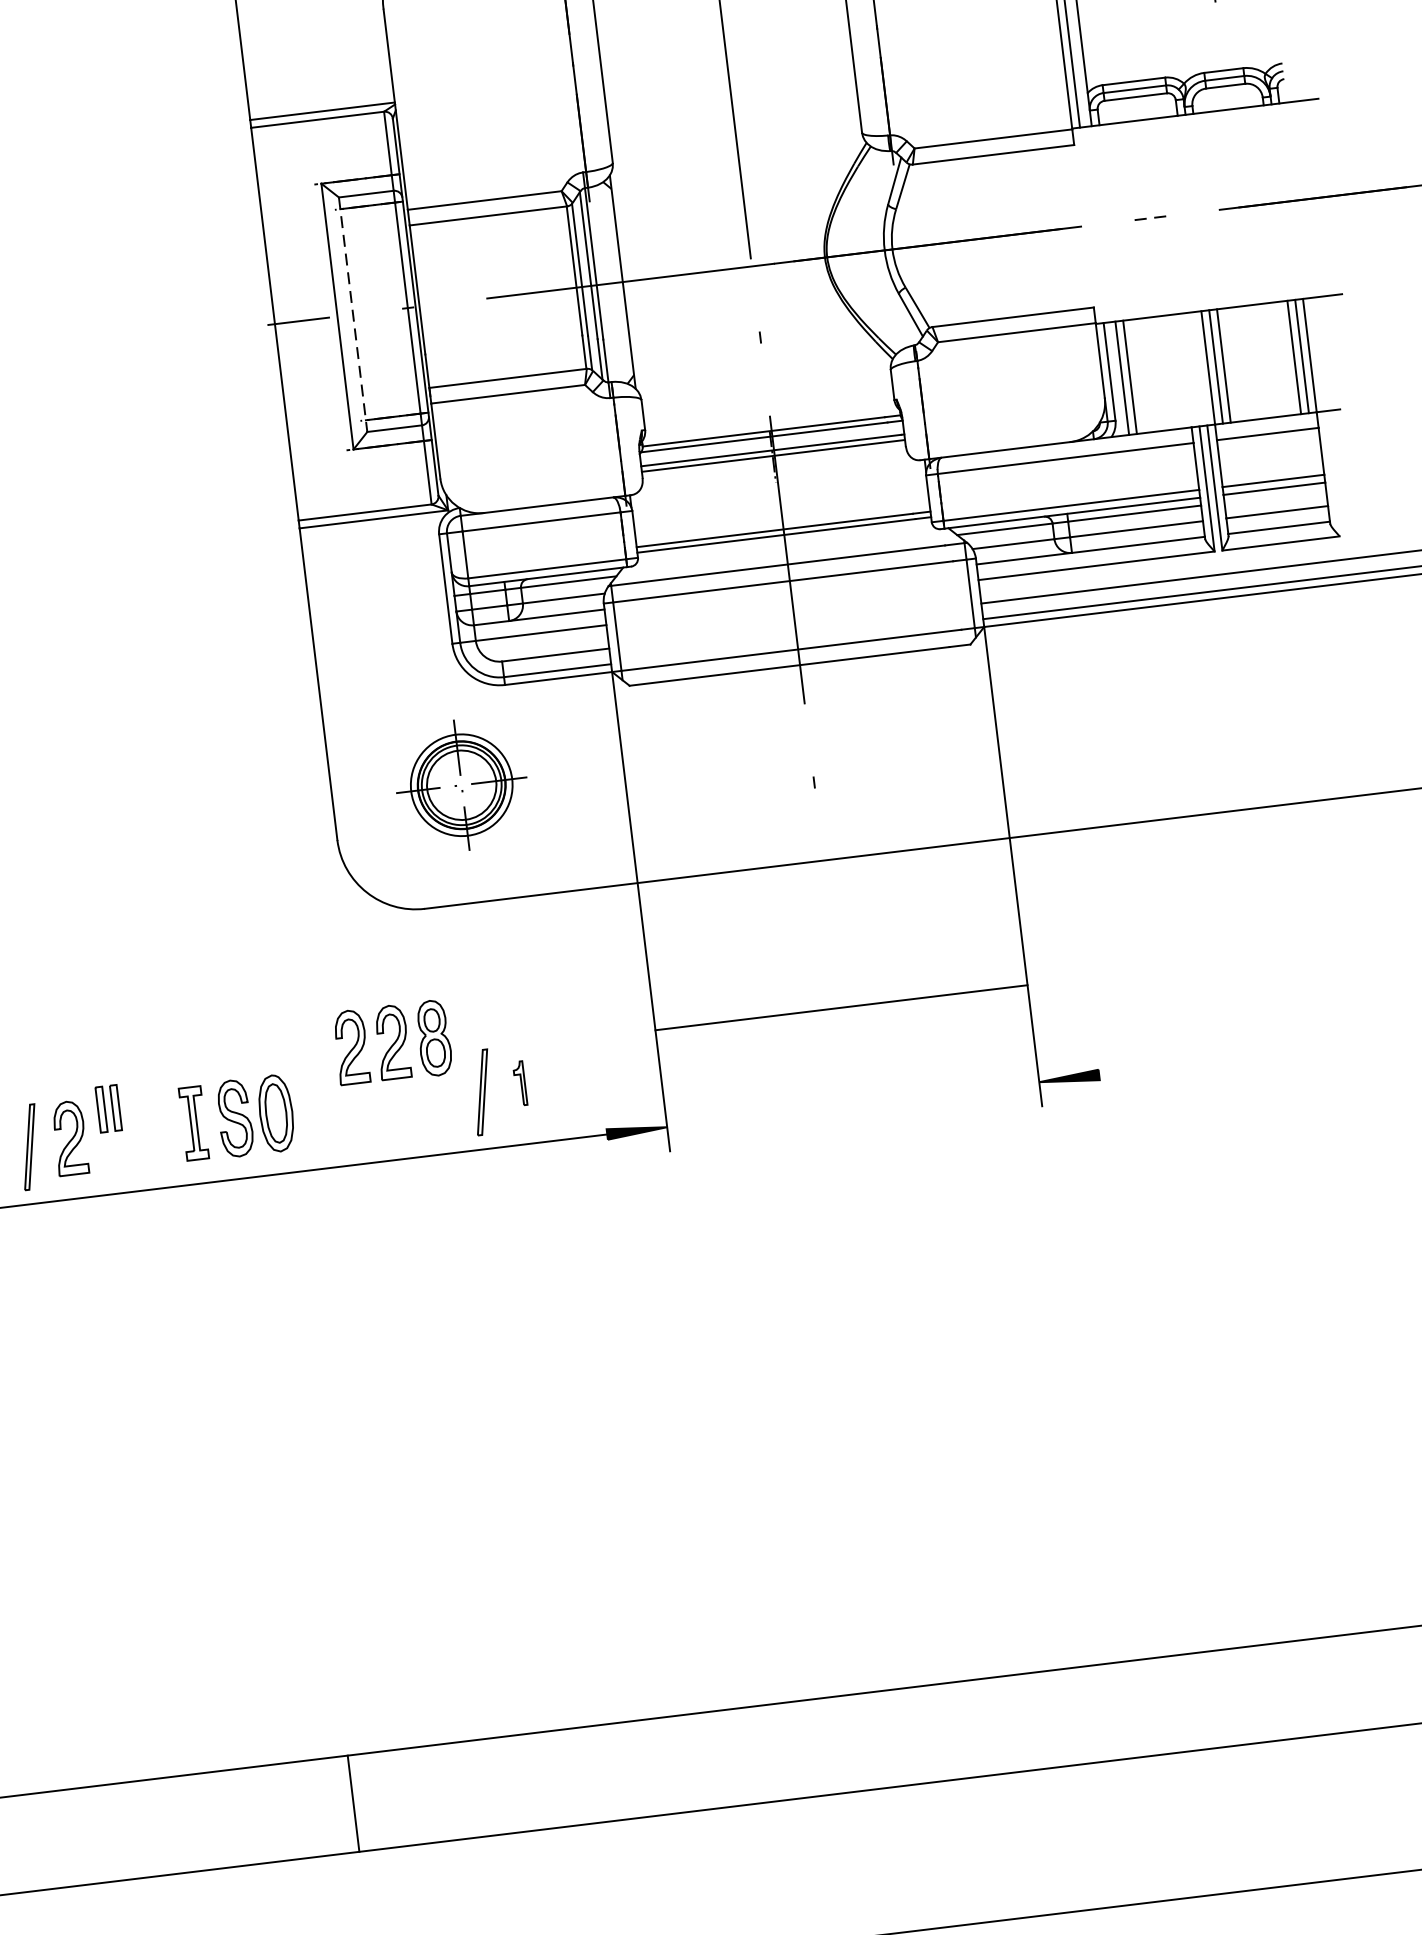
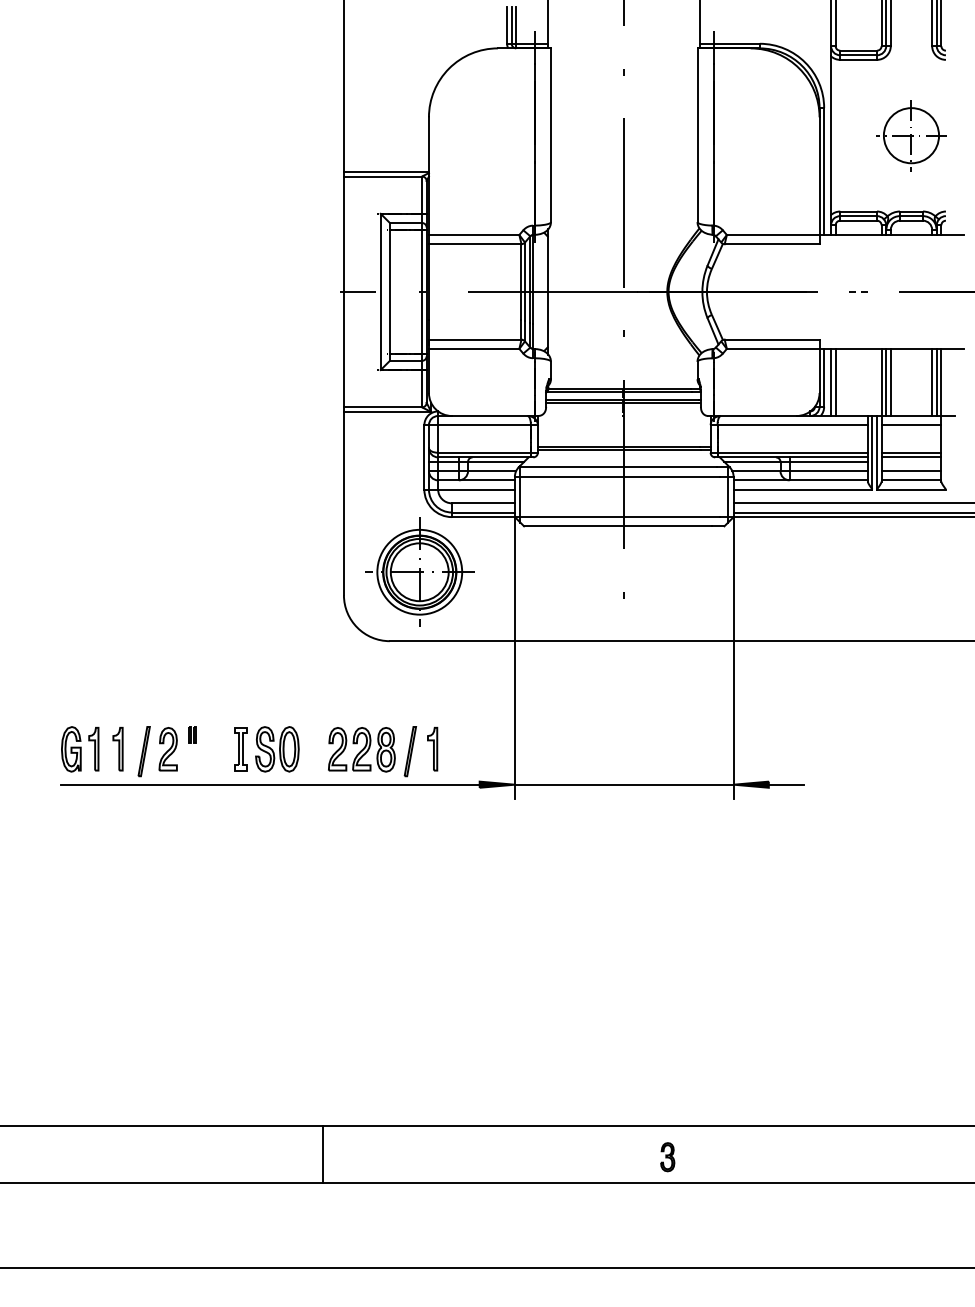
line: (352, 314) -> (389, 291), dashed -> solid
part: (461, 784) -> (419, 571), size x1.43
line: (840, 1007) -> (623, 784), moved
part: (392, 1042) -> (361, 749), moved
line: (1129, 1070) -> (786, 784), added
part: (519, 1082) -> (432, 748), size x1.67
part: (108, 1108) -> (192, 734), size x0.62
part: (1003, 1729) -> (667, 1157), added
line: (353, 1803) -> (322, 1154), moved

